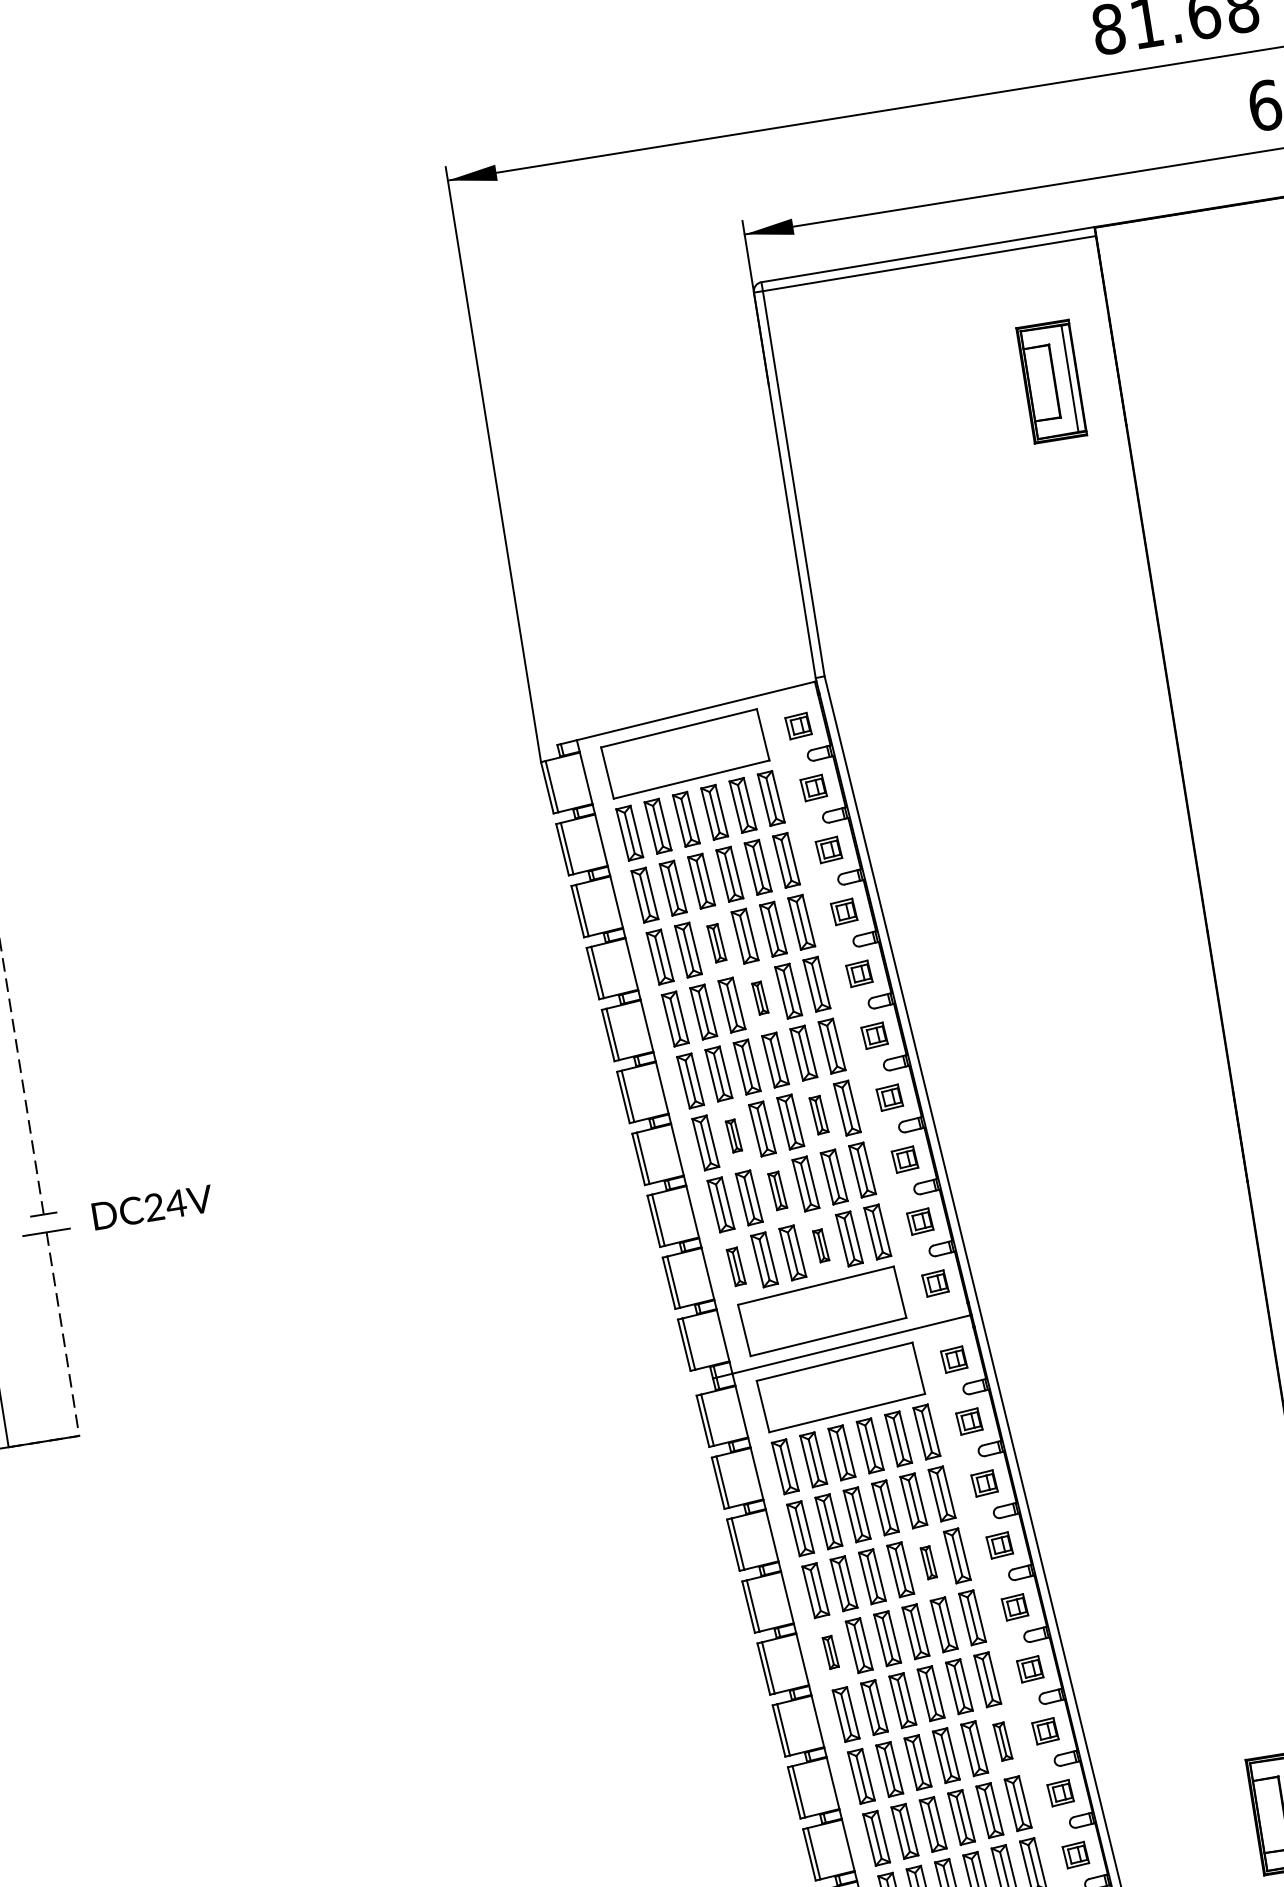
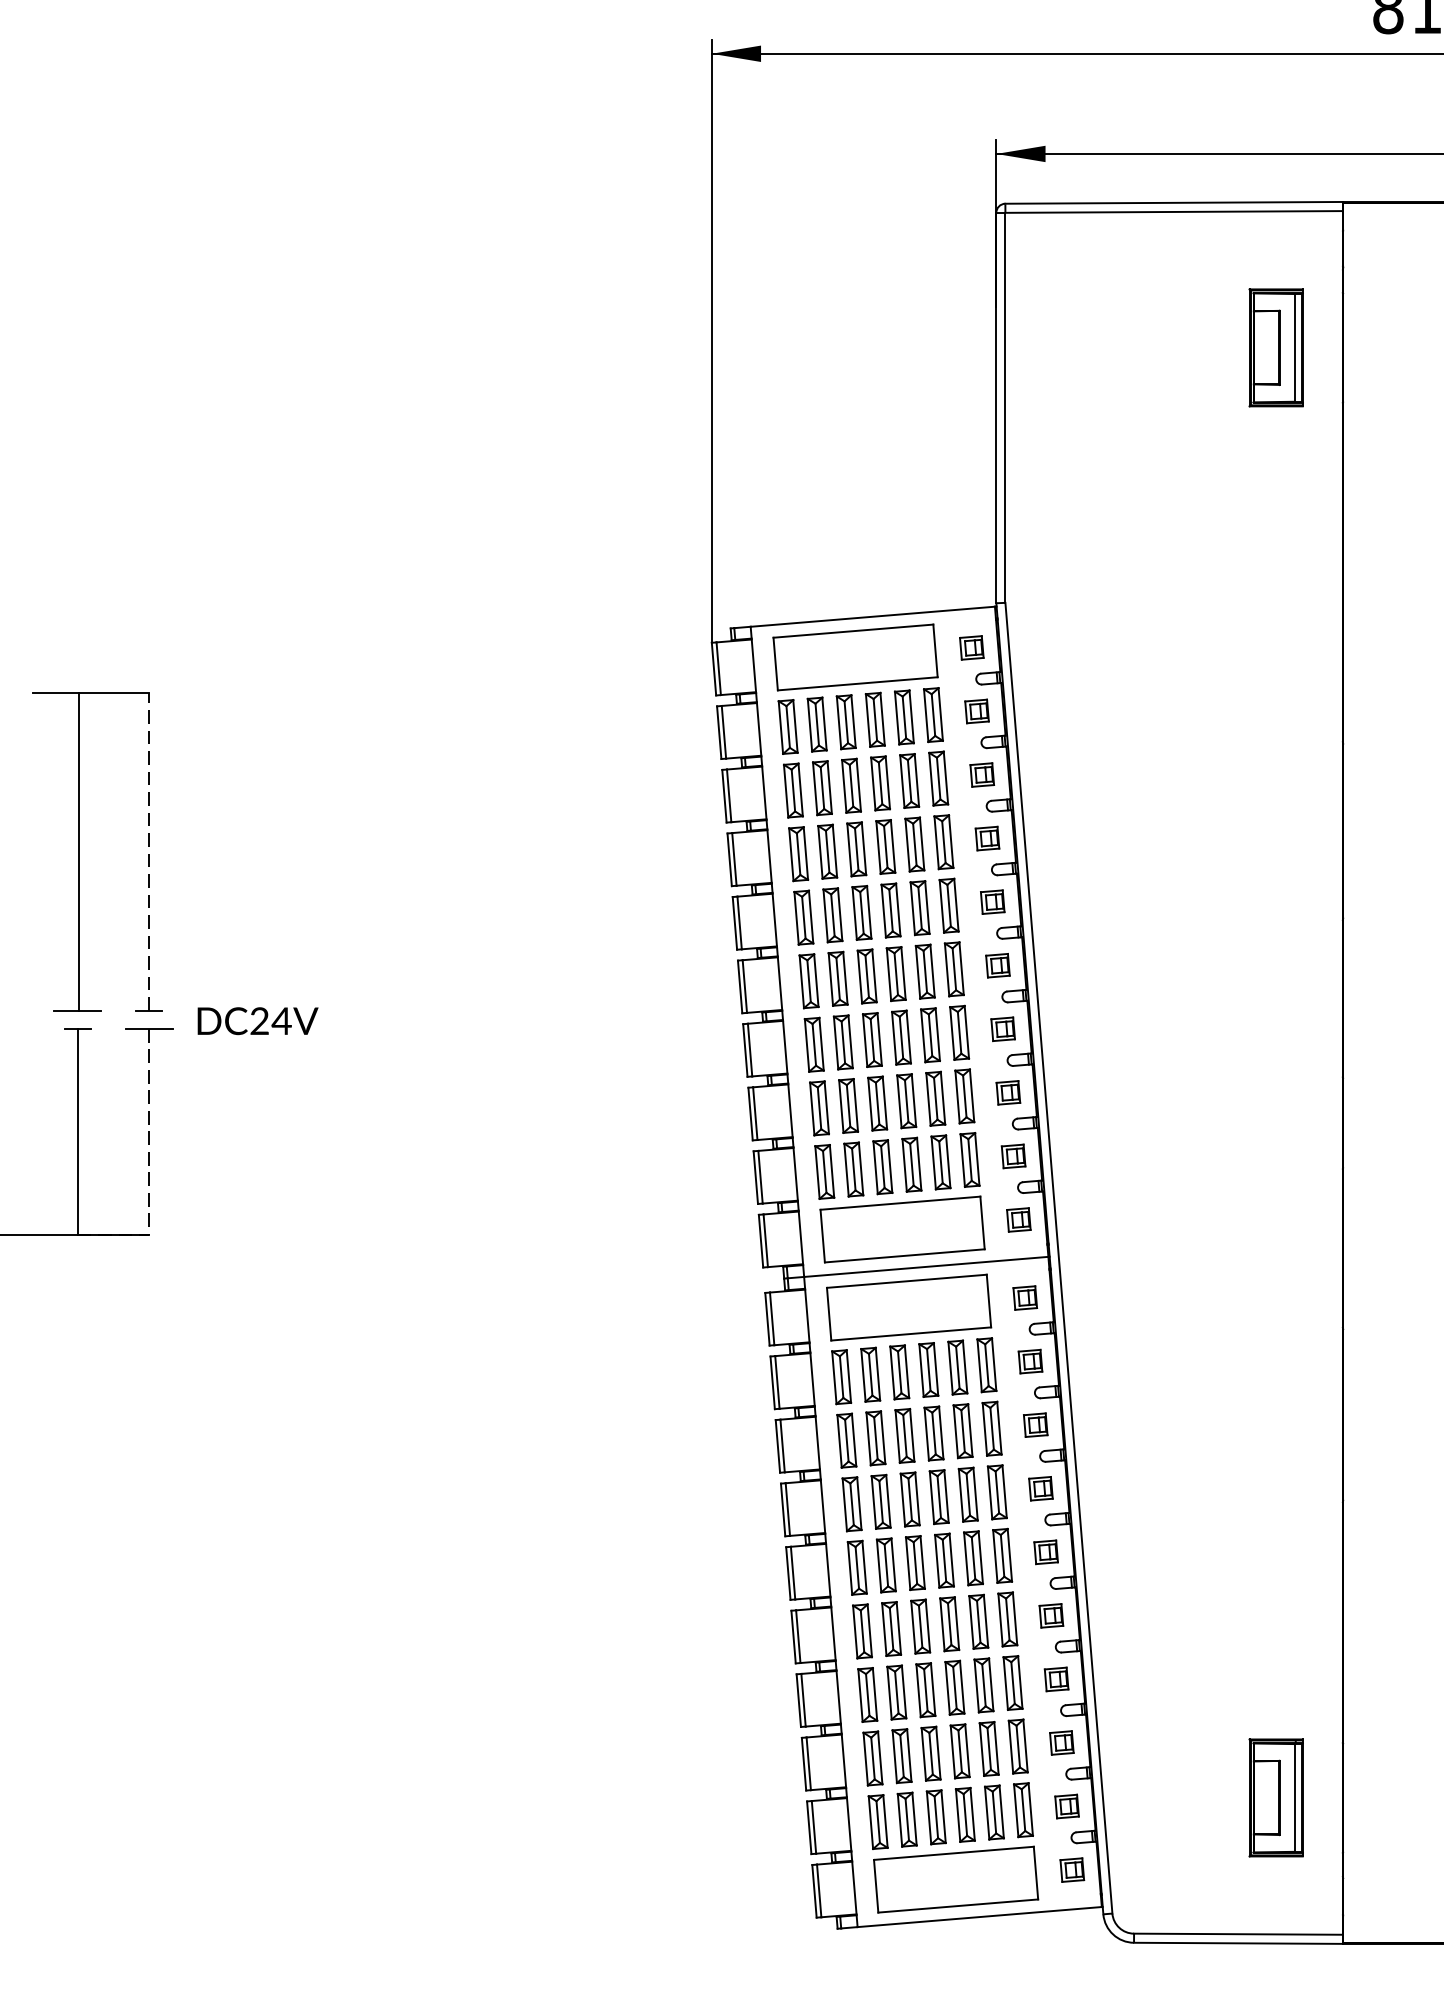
part: (716, 943) -> (856, 849), size x1.43
part: (759, 998) -> (890, 910), size x1.67
part: (819, 1115) -> (930, 1035), size x1.43
part: (733, 1136) -> (842, 1042), size x1.67
part: (777, 1190) -> (877, 1103), size x1.43
part: (820, 1245) -> (911, 1164), size x1.67
part: (735, 1266) -> (824, 1171), size x1.43
part: (928, 1562) -> (967, 1494), size x1.67
part: (830, 1652) -> (856, 1567), size x1.67
part: (1002, 1741) -> (1012, 1682), size x1.43

